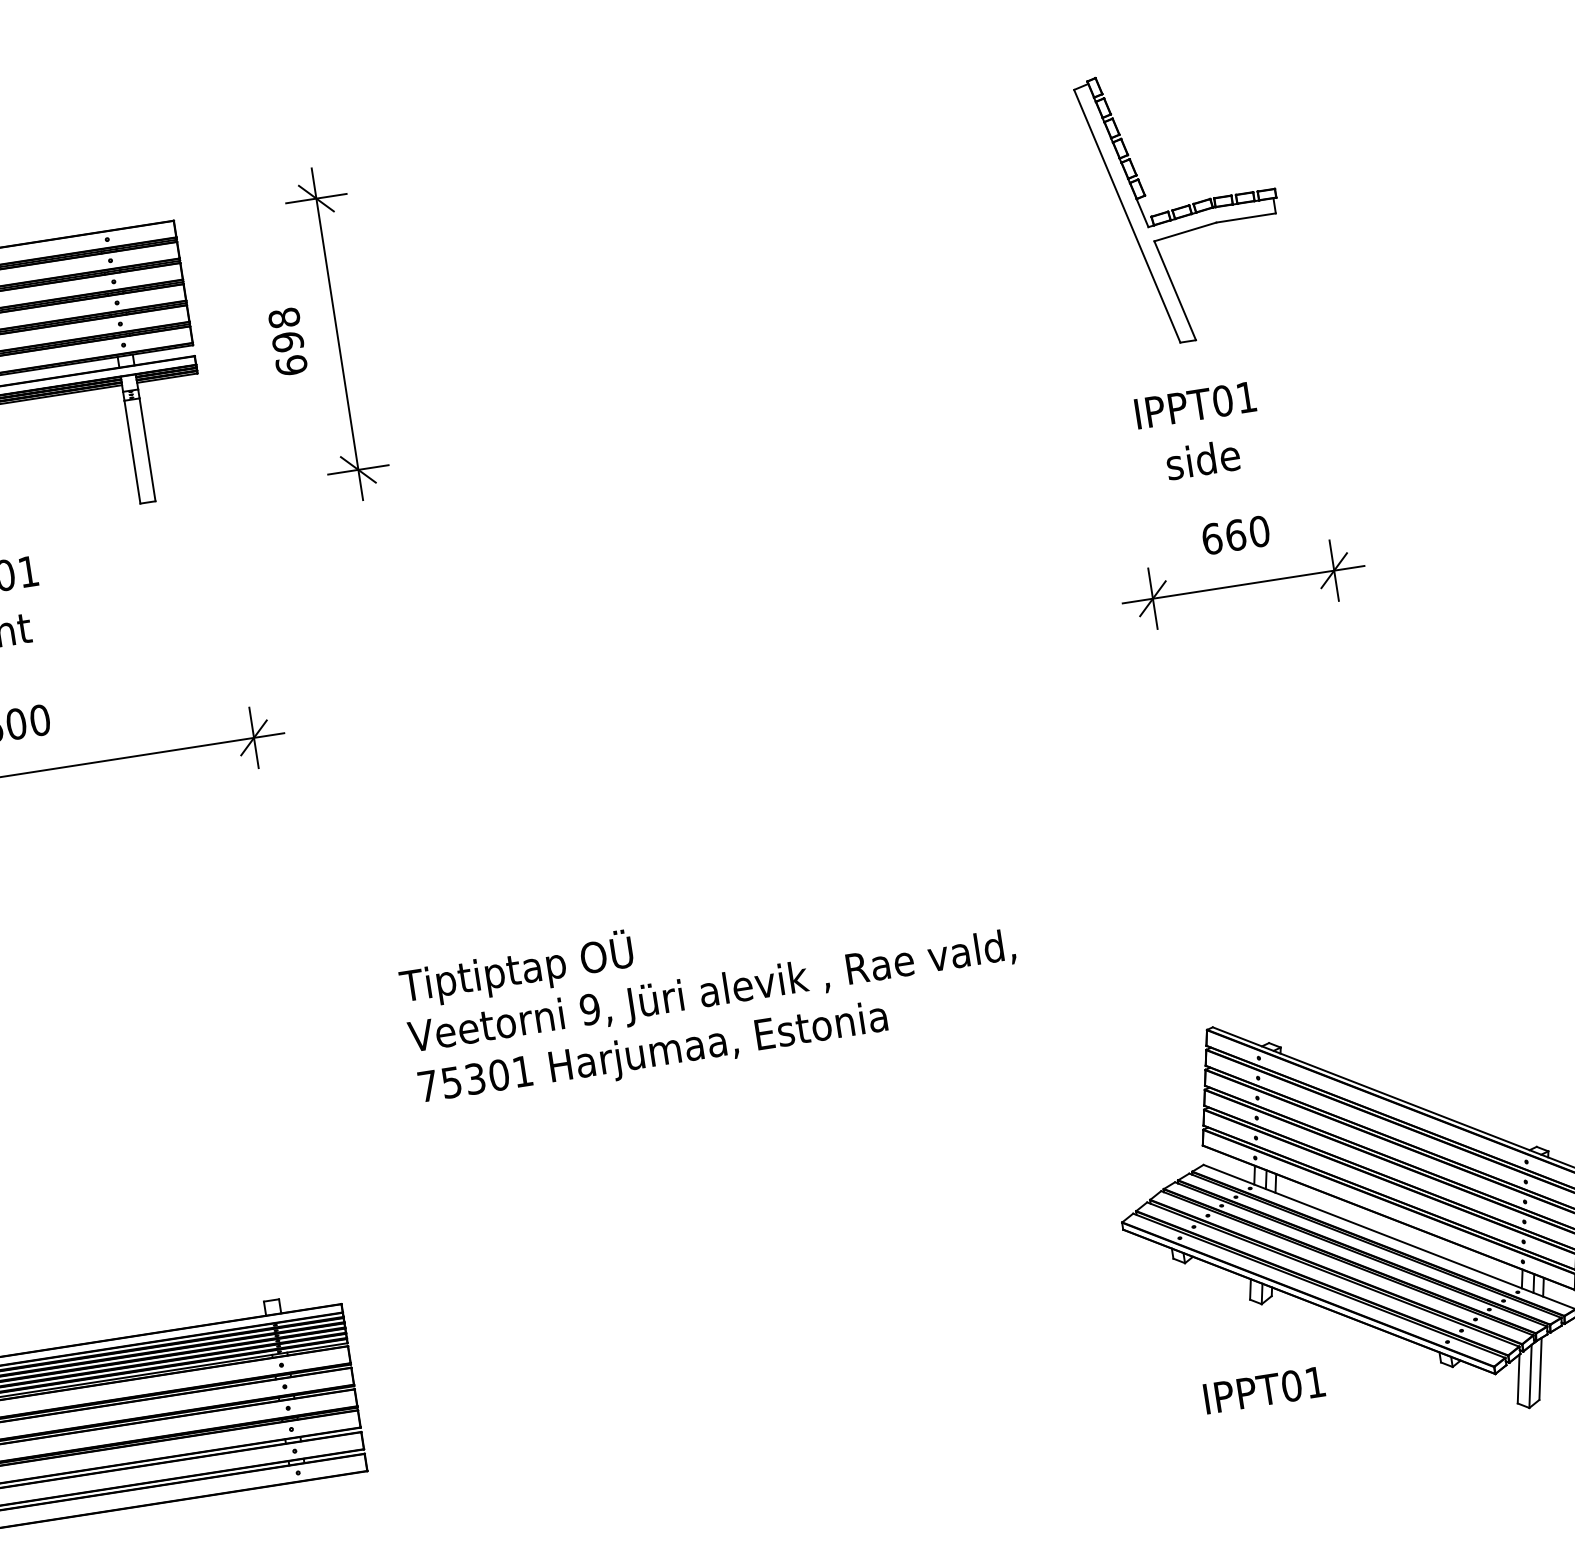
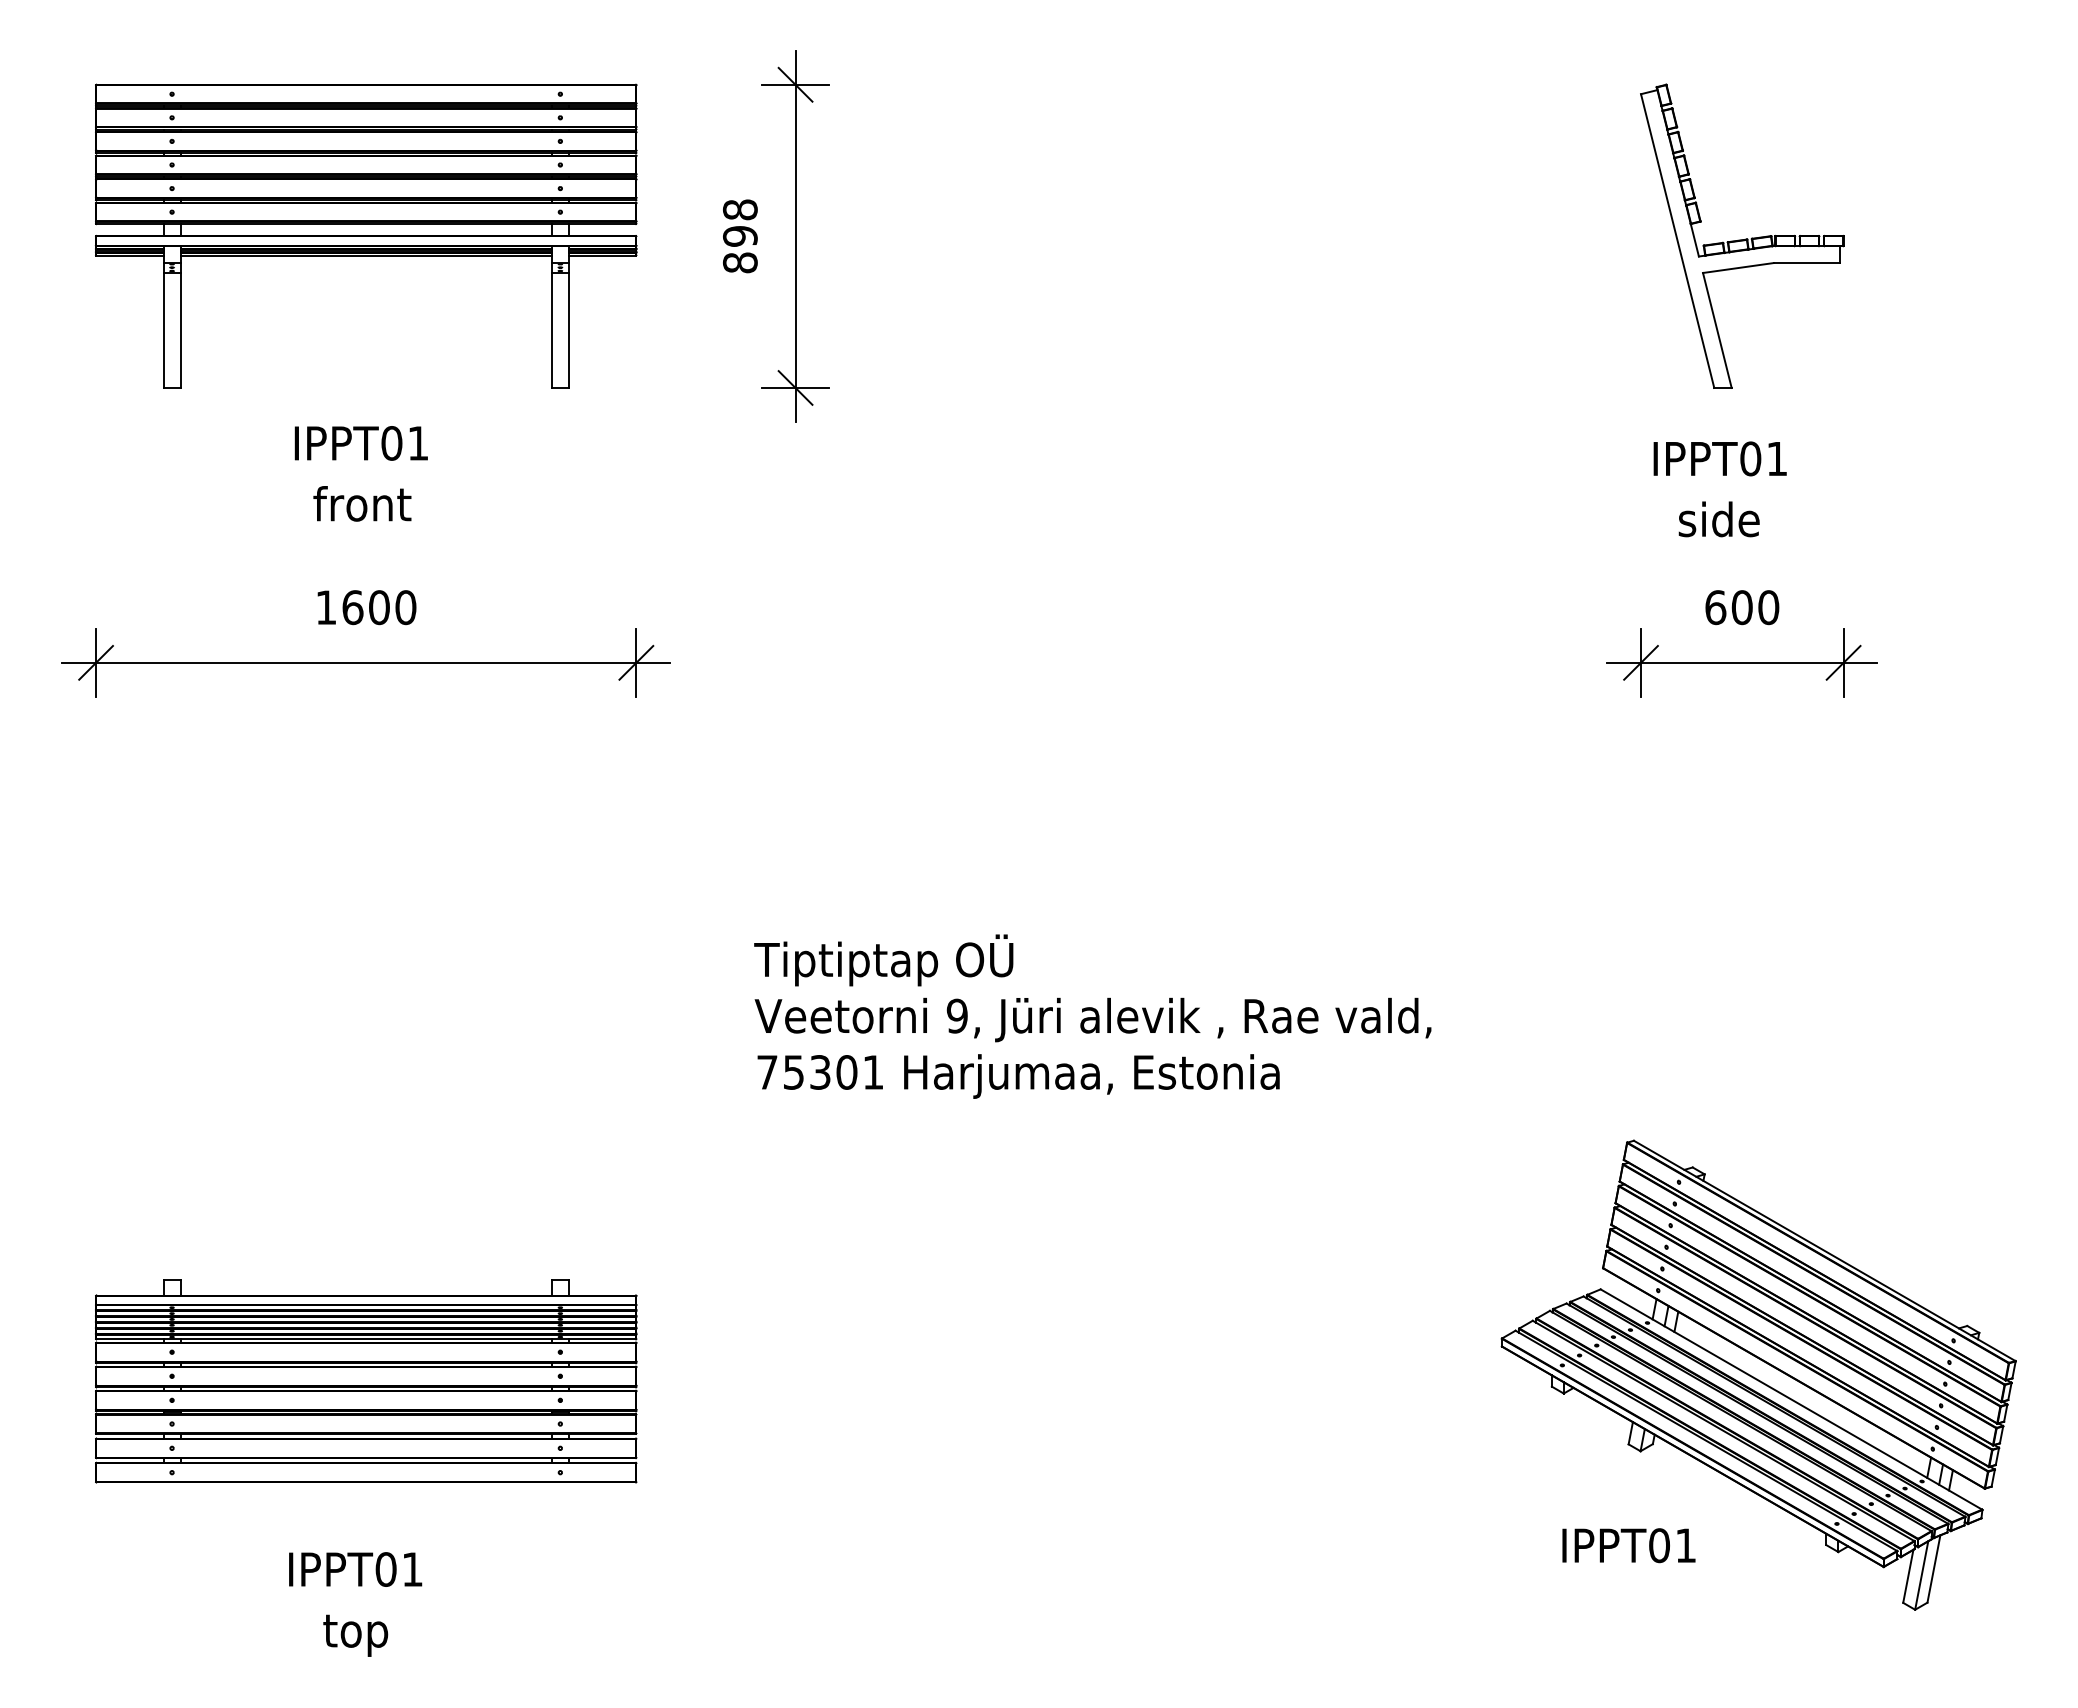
text: (290, 365) -> (739, 262), 698 -> 898
text: (1235, 535) -> (1741, 607), 660 -> 600

